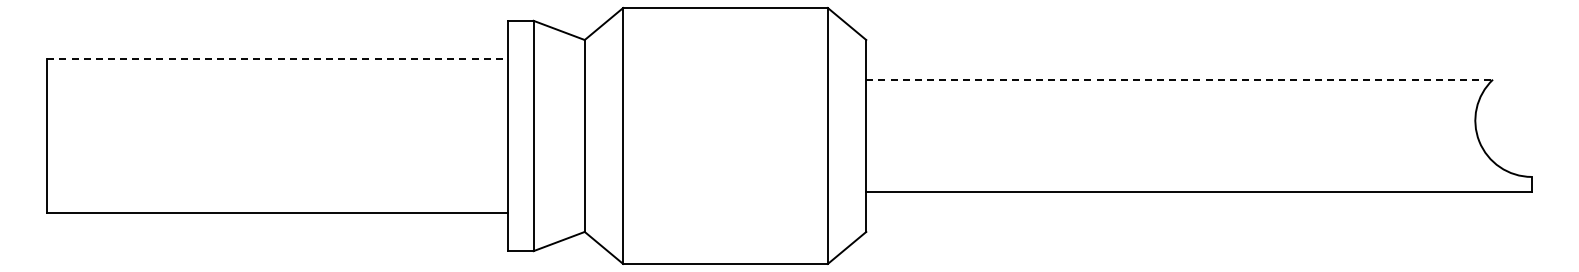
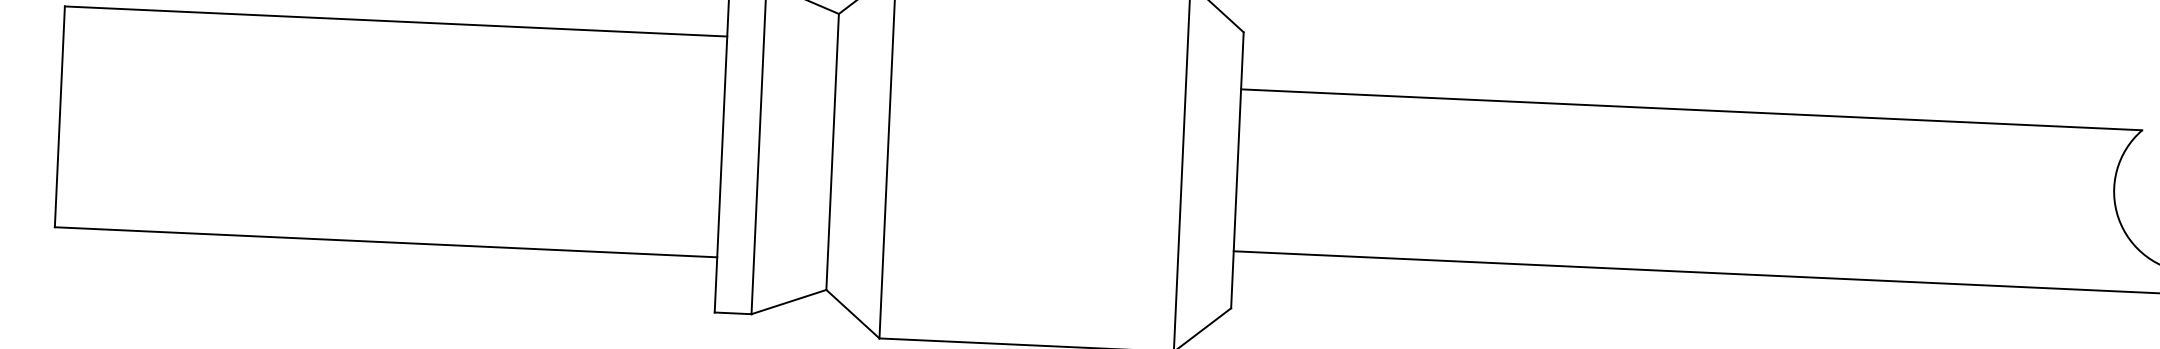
line: (278, 59) -> (397, 21), dashed -> solid
line: (1180, 79) -> (1692, 109), dashed -> solid

